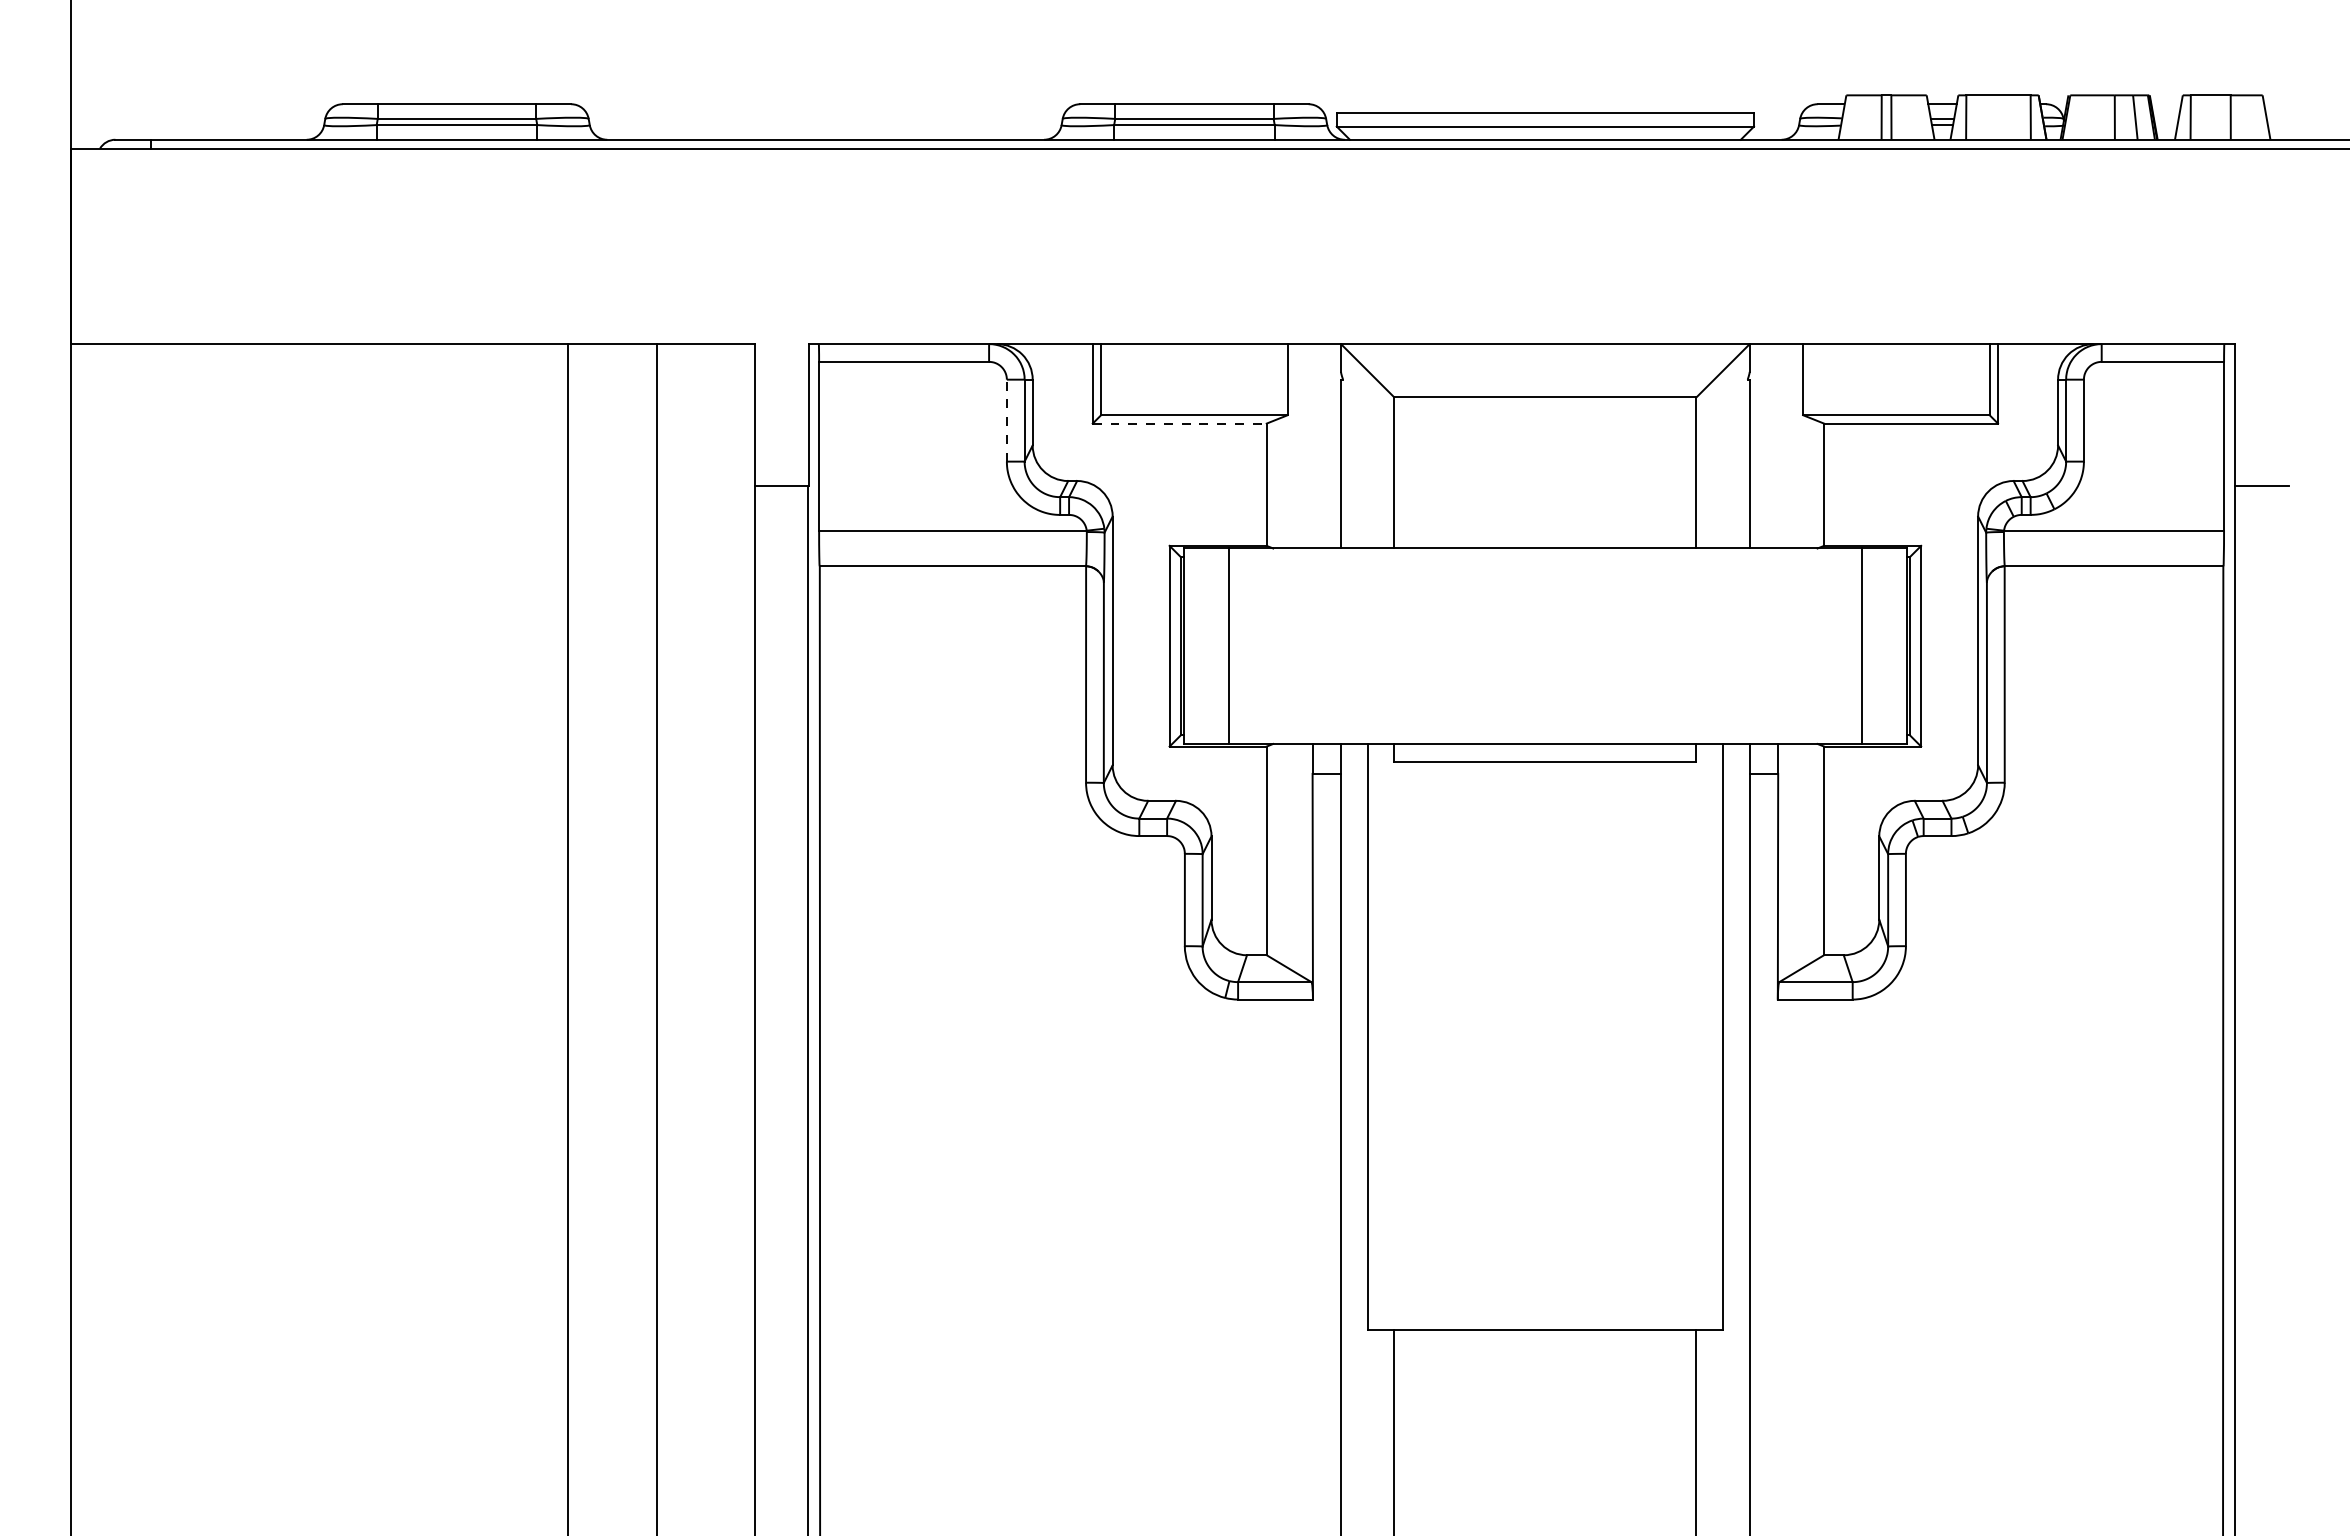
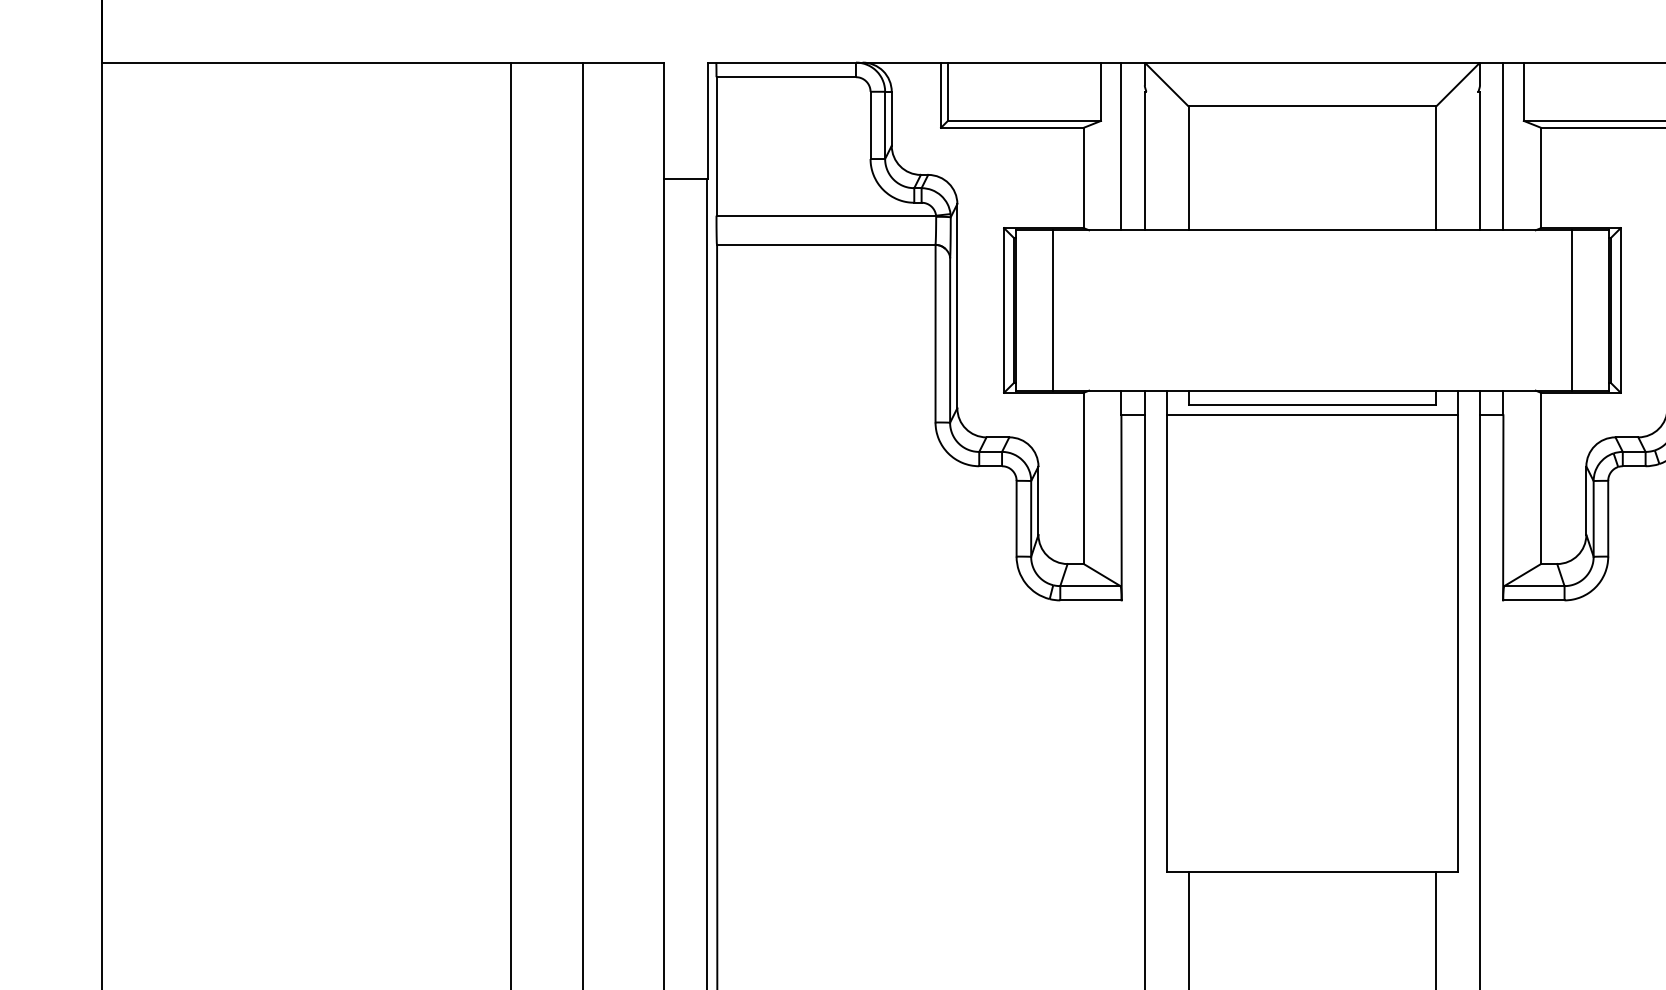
line: (1006, 420) -> (870, 125), dashed -> solid
line: (1179, 423) -> (1012, 127), dashed -> solid
line: (1312, 446) -> (1121, 146), added
line: (1778, 446) -> (1503, 146), added
line: (1545, 773) -> (1312, 414), added

